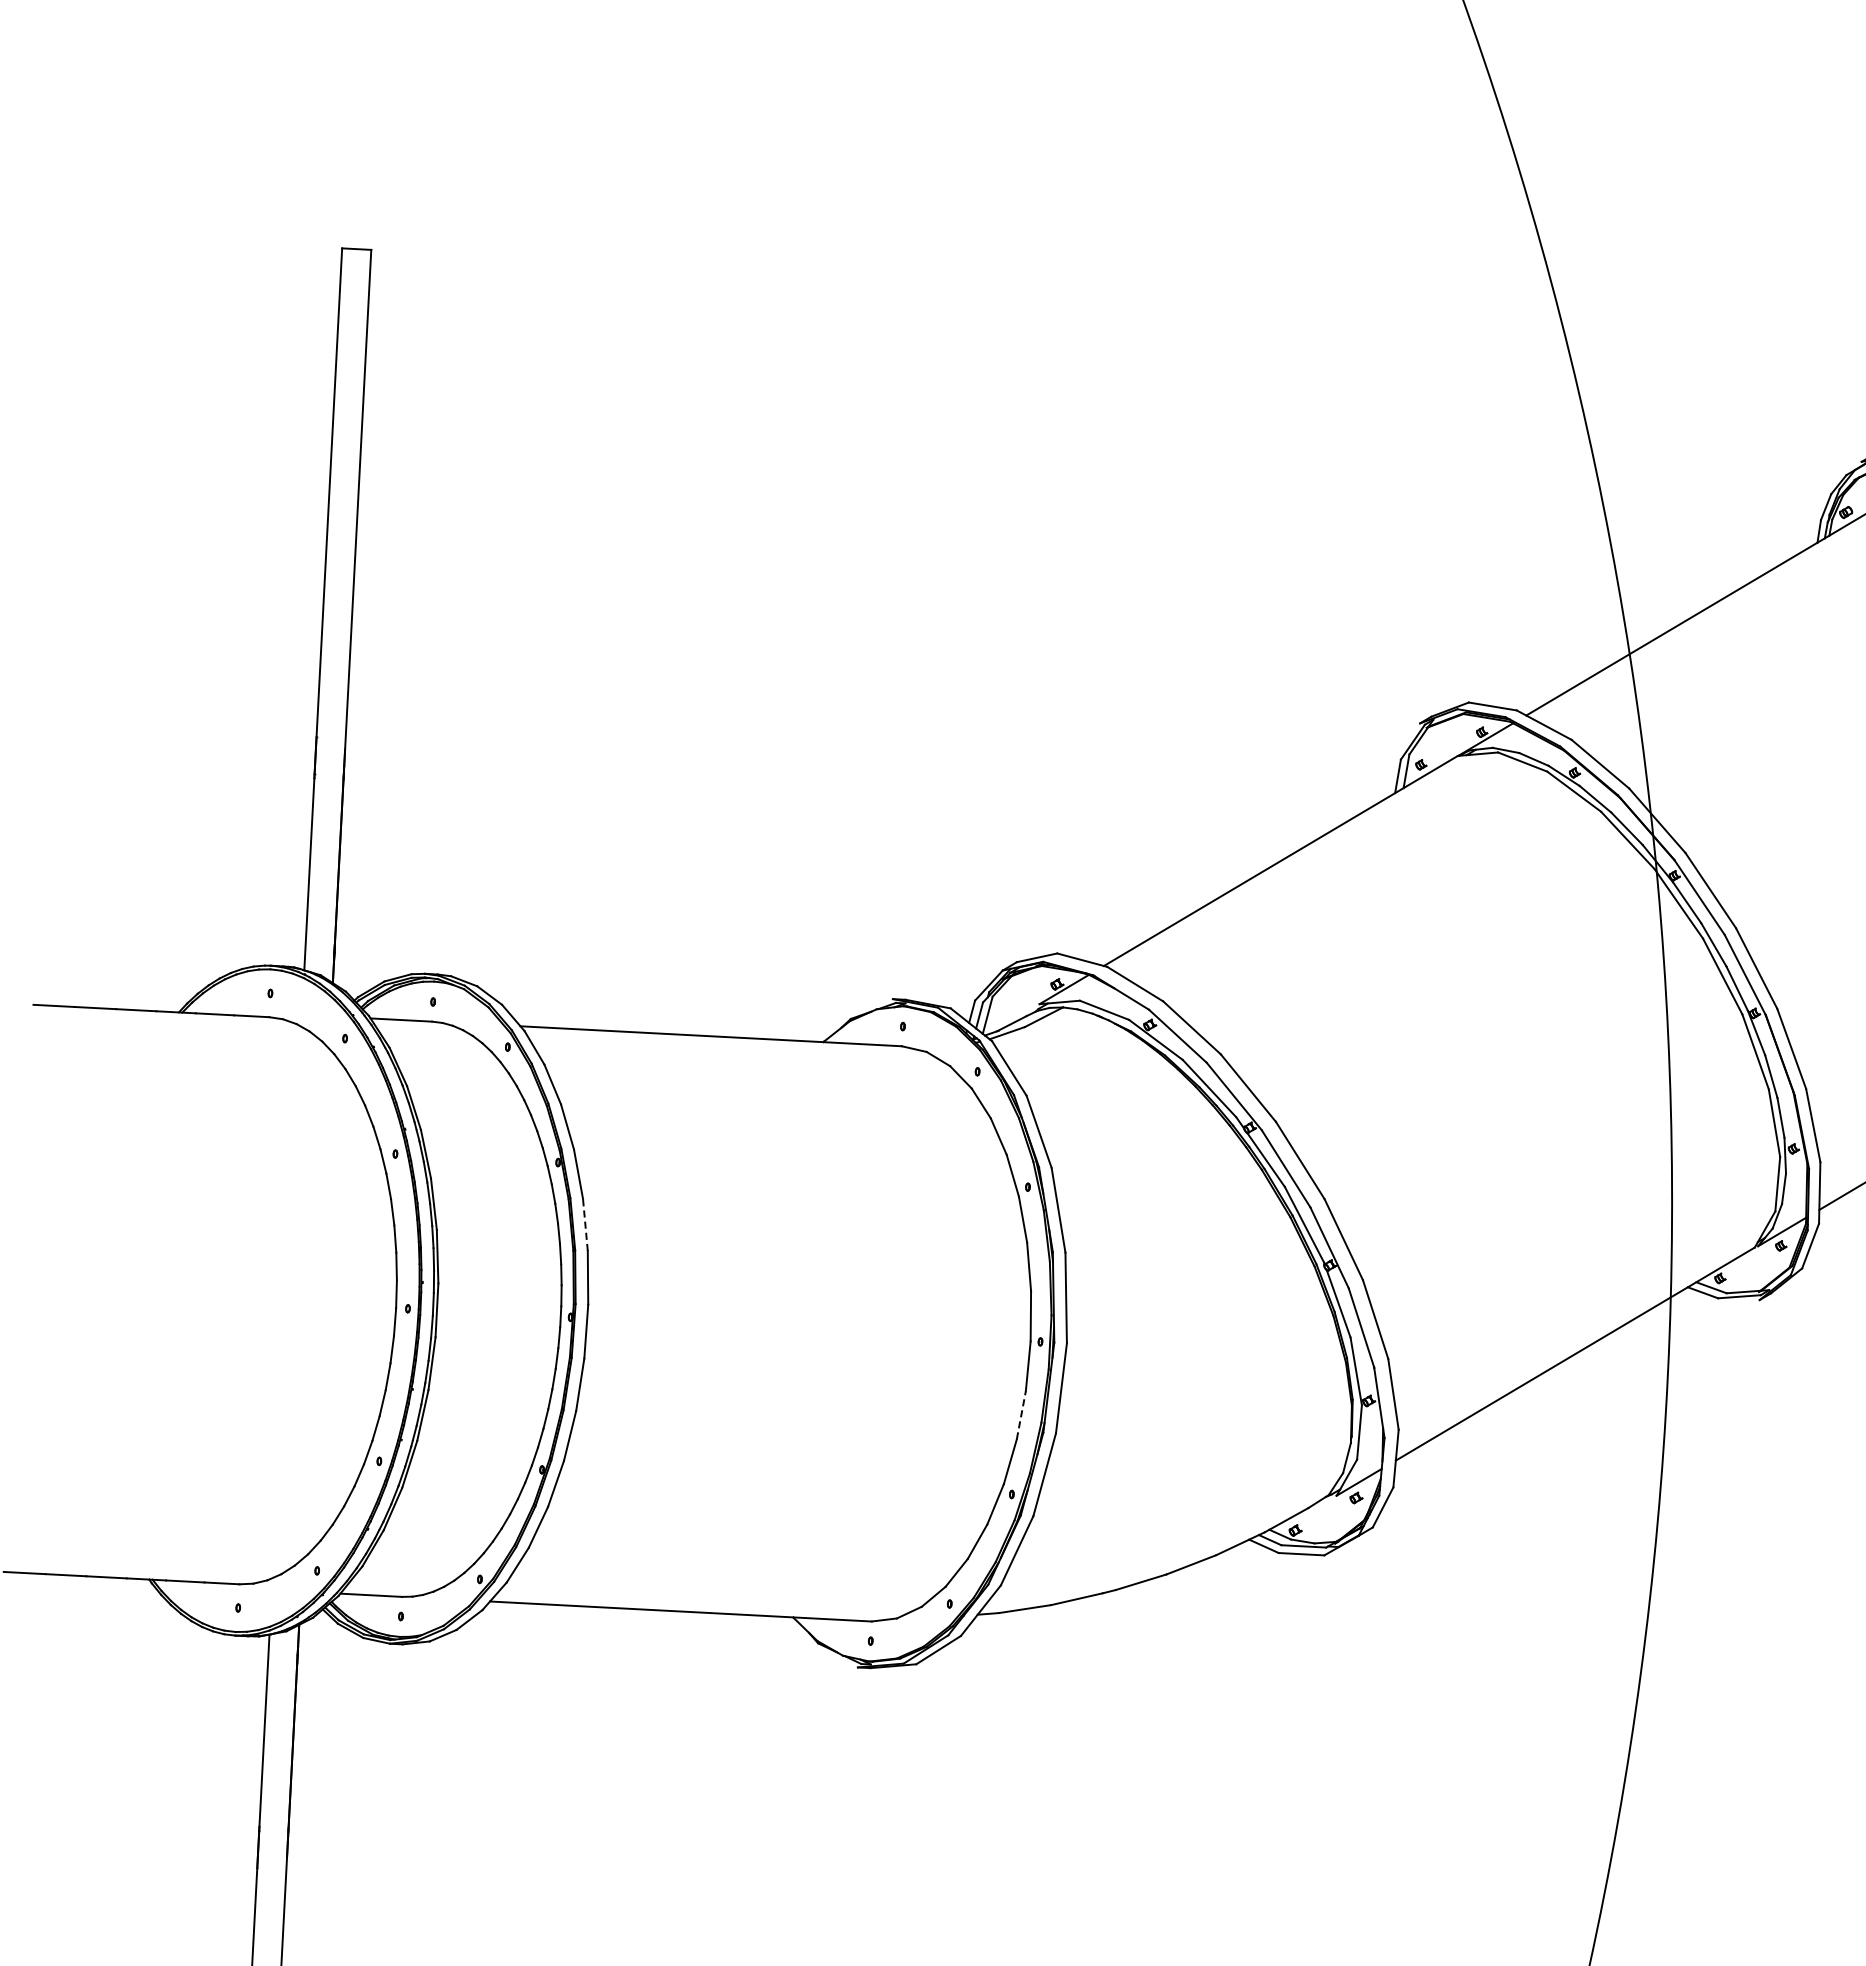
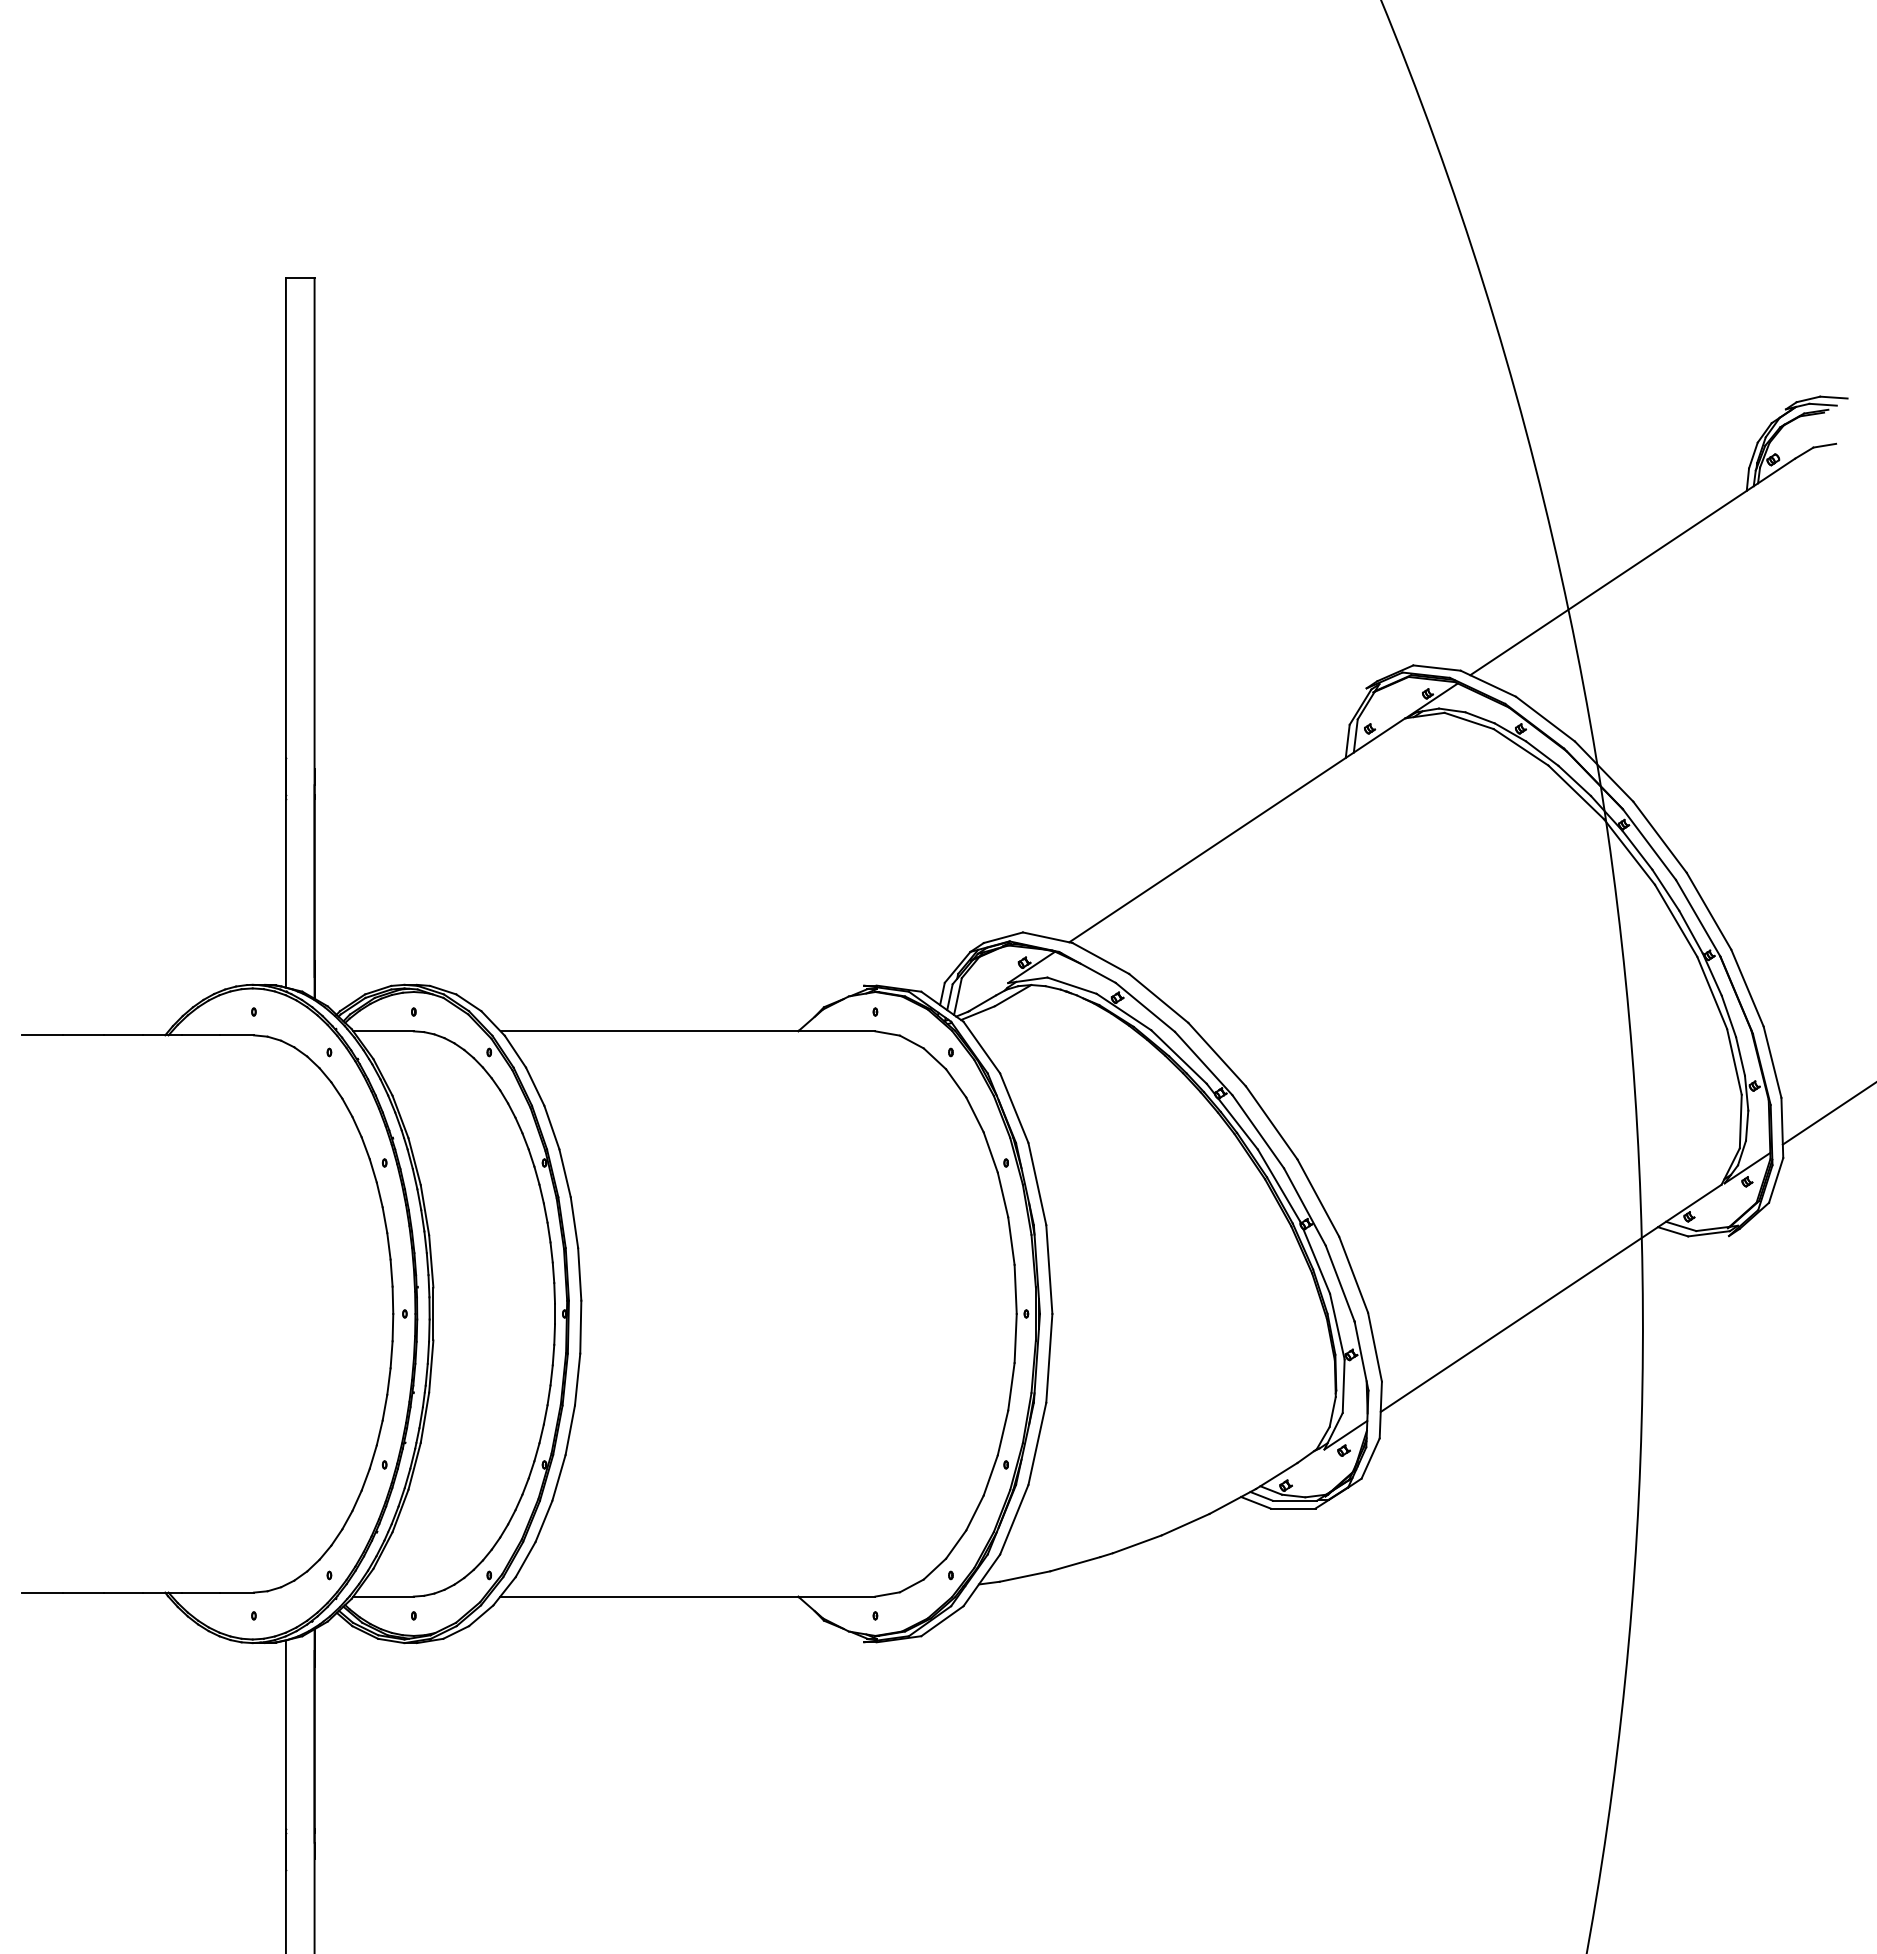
line: (585, 1224) -> (574, 1222), dashed -> solid
line: (1021, 1414) -> (1011, 1386), dashed -> solid

